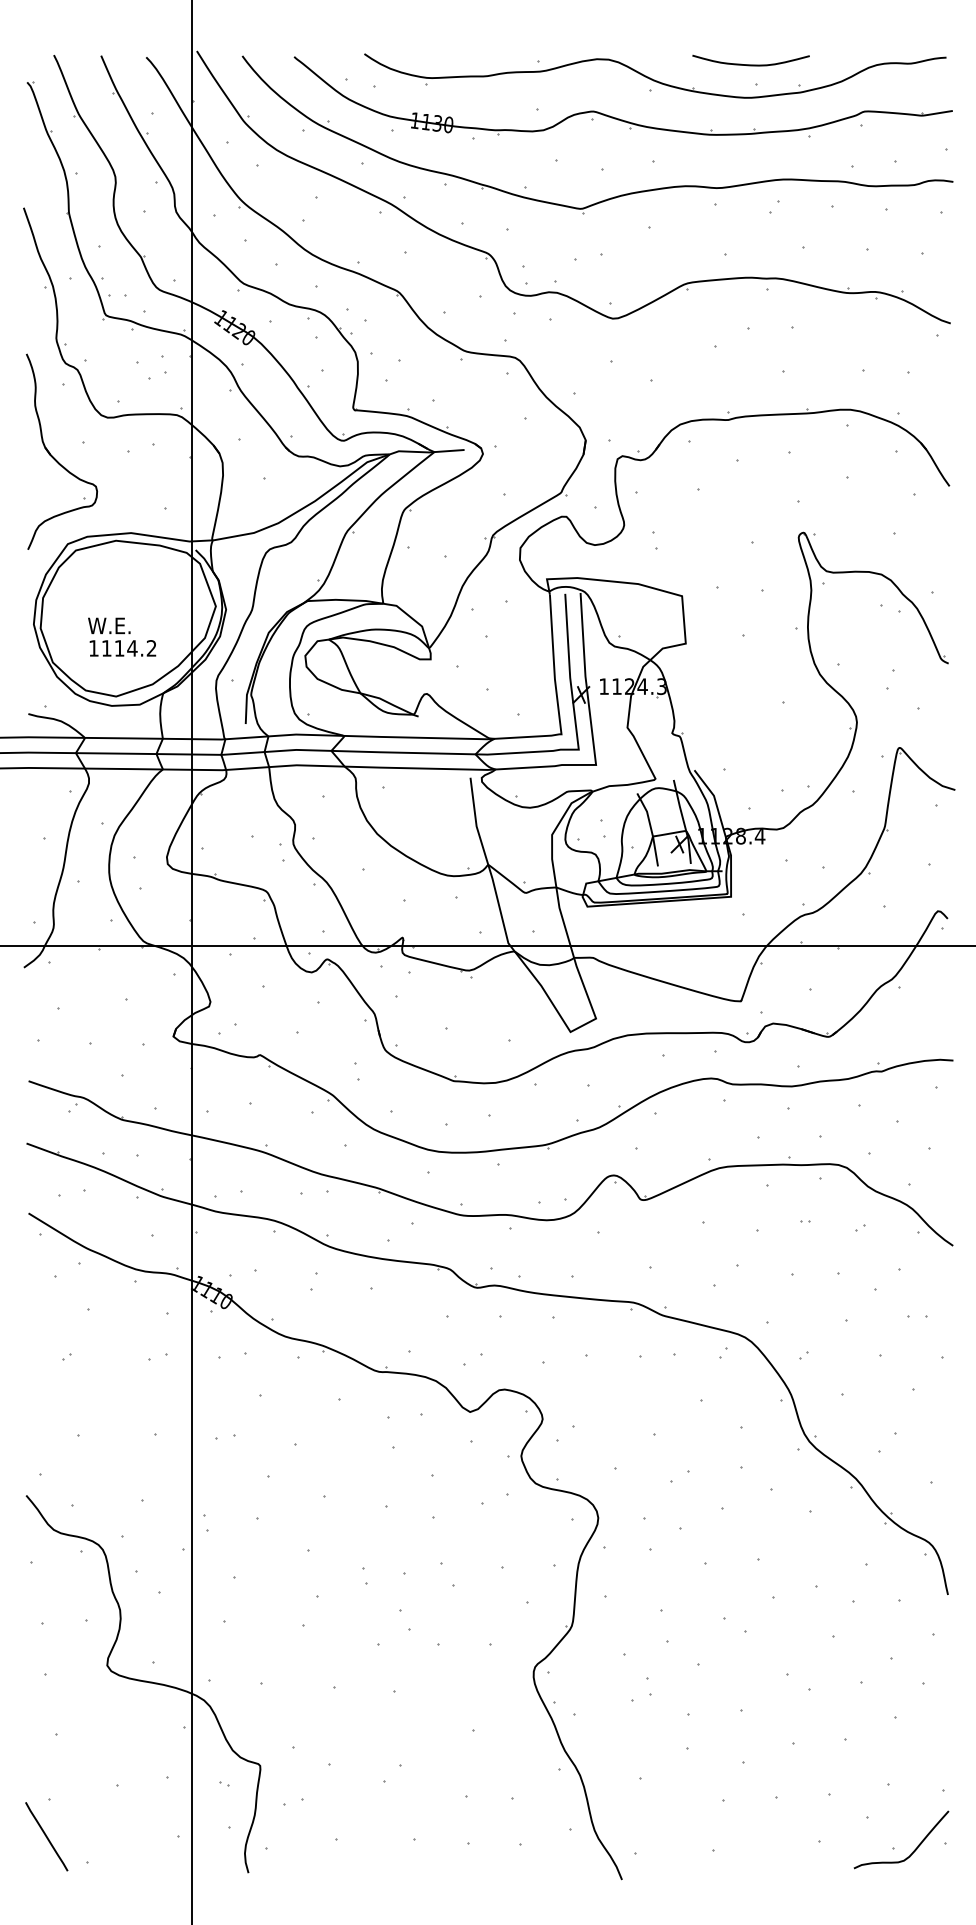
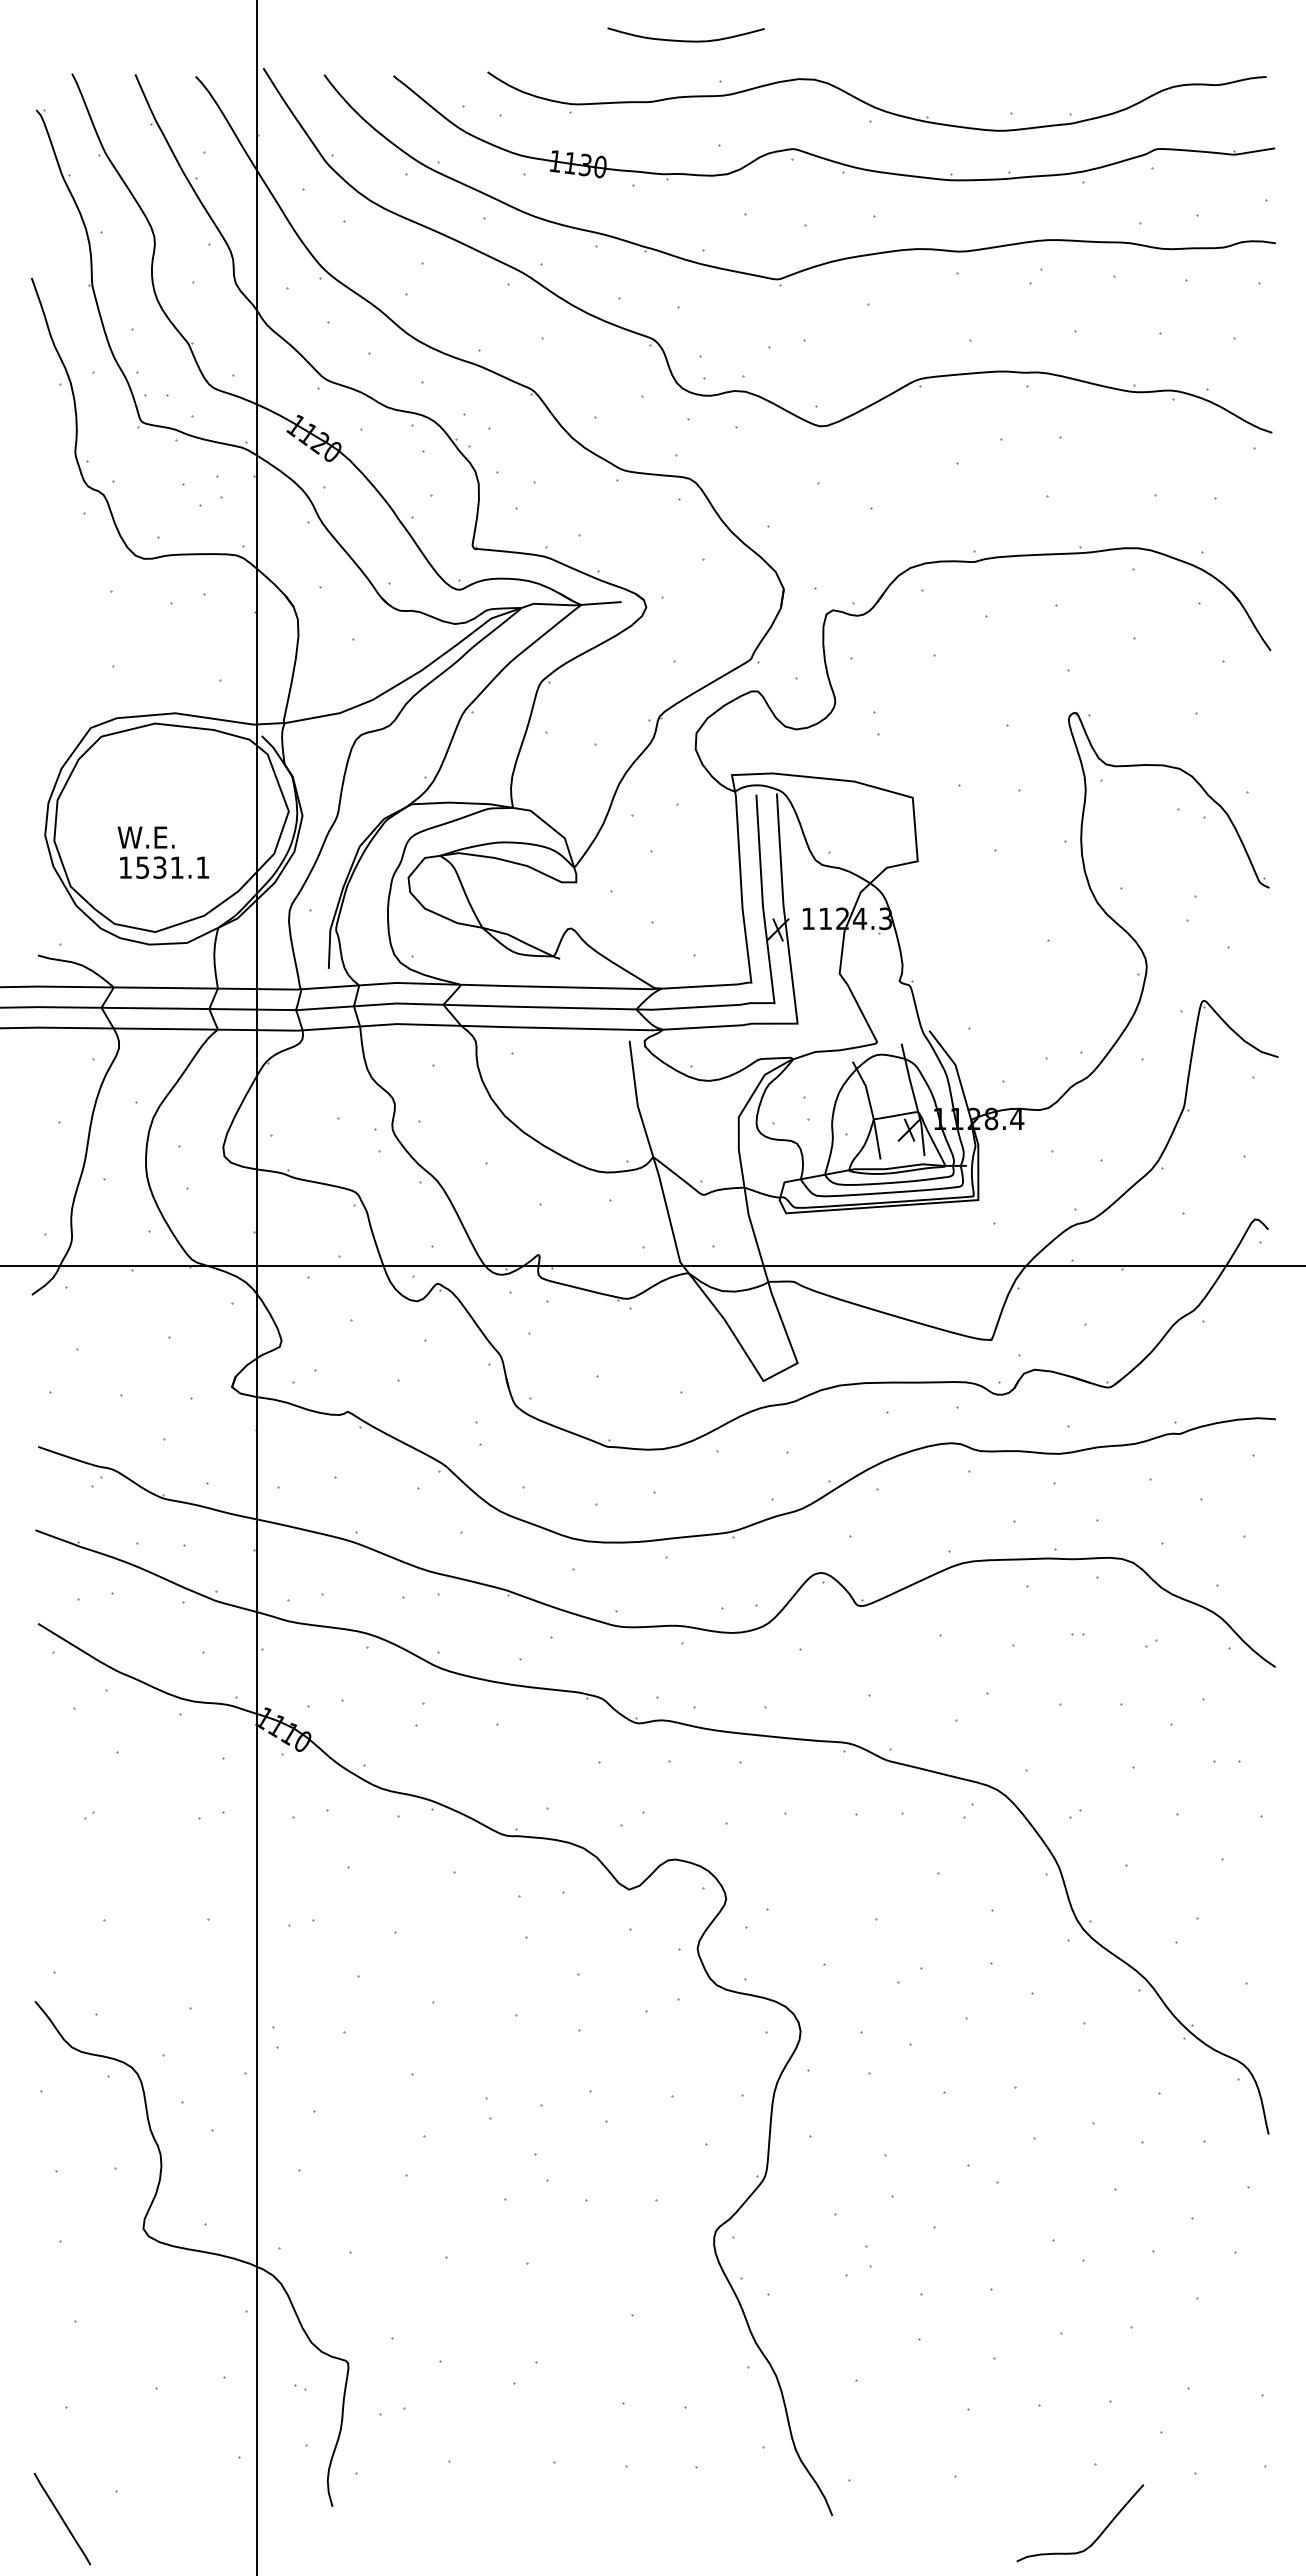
curve: (750, 64) -> (685, 40), moved
part: (54, 458) -> (73, 613), removed
text: (128, 648) -> (172, 867), 1114.2 -> 1531.1
line: (46, 1836) -> (62, 2518), moved
curve: (913, 1851) -> (1096, 2538), moved

